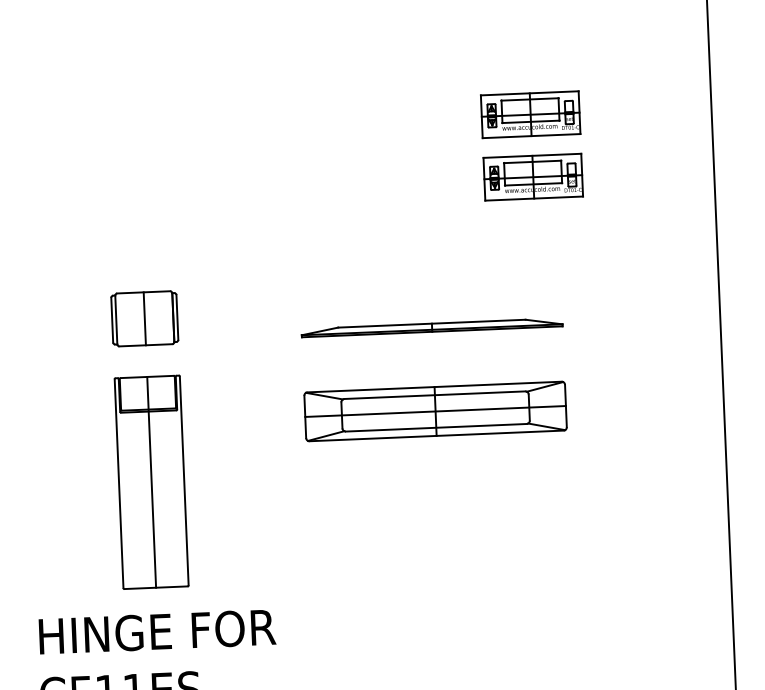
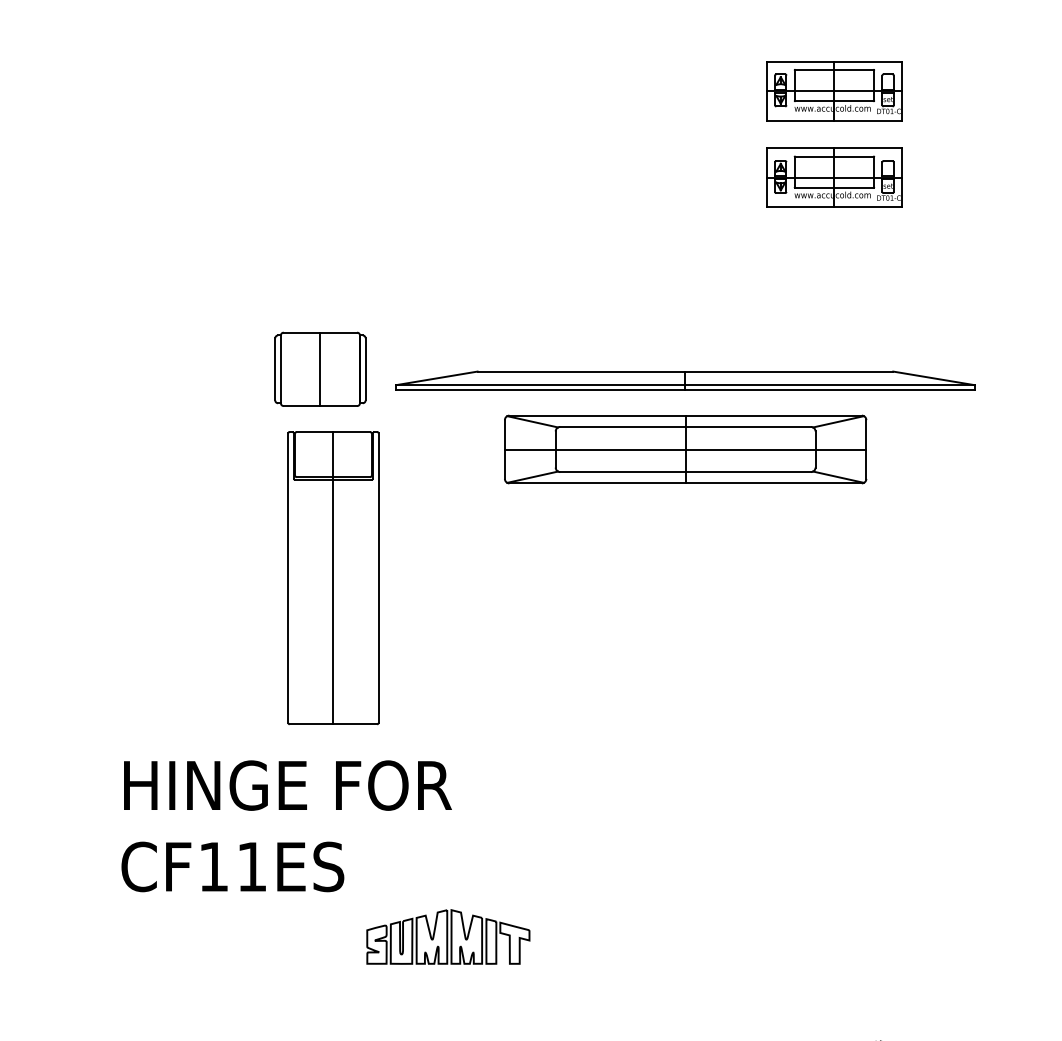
part: (144, 318) -> (320, 368), moved
part: (431, 327) -> (685, 379), size x1.6
part: (435, 411) -> (685, 449), moved
part: (151, 482) -> (333, 578), moved

